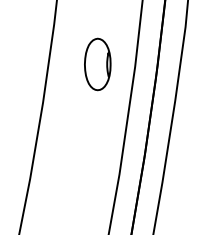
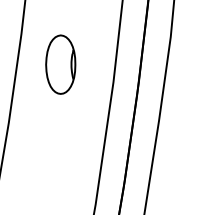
part: (97, 64) -> (60, 64), moved

